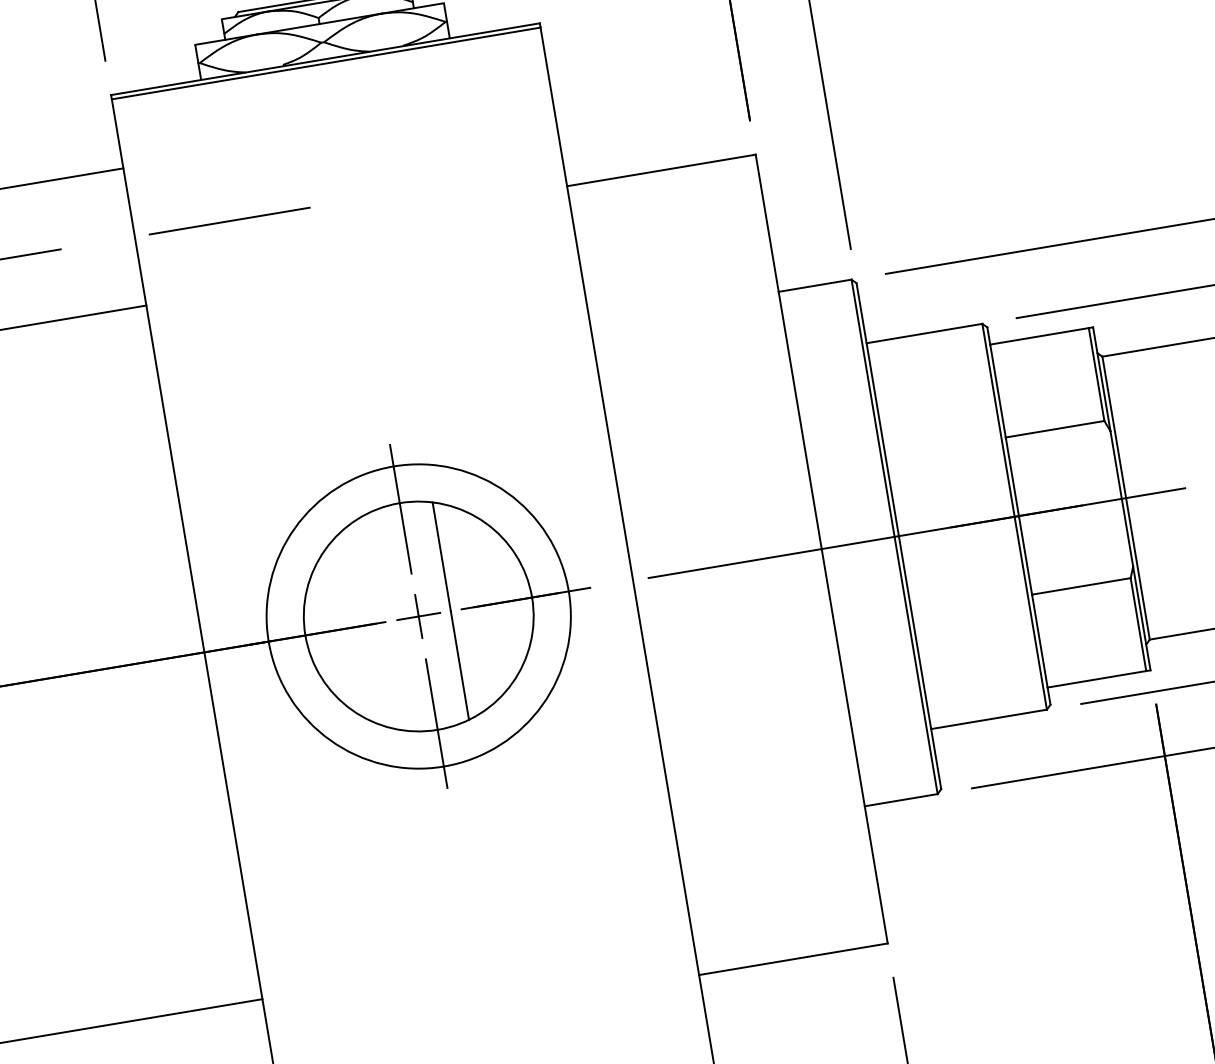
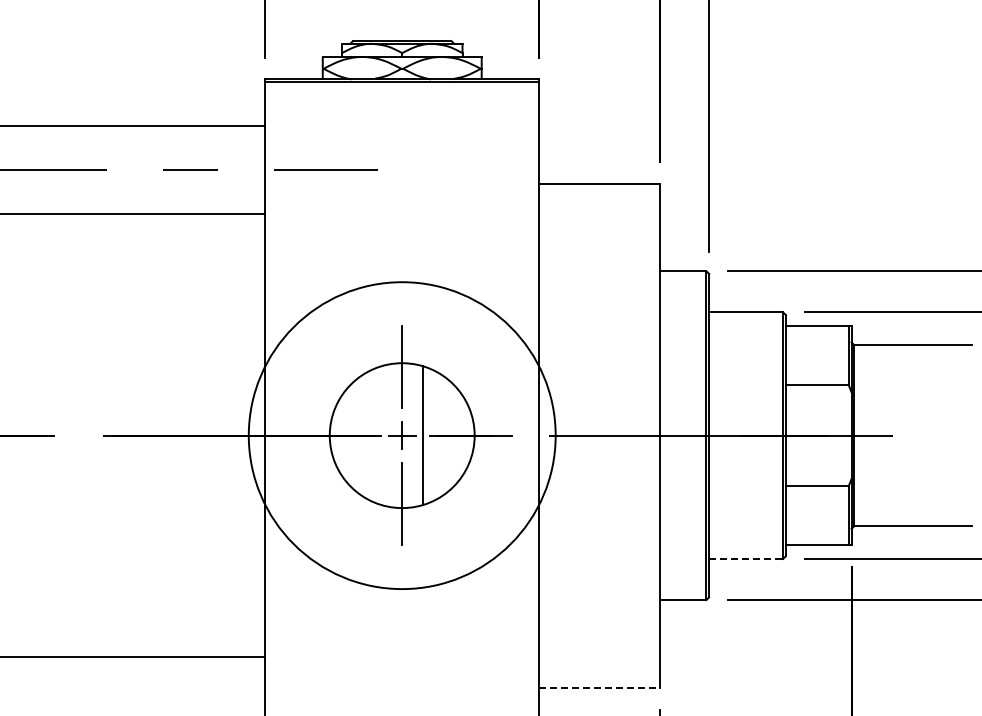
circle: (419, 616) -> (402, 435), size x1.6
line: (989, 718) -> (746, 558), solid -> dashed
line: (794, 958) -> (600, 687), solid -> dashed

